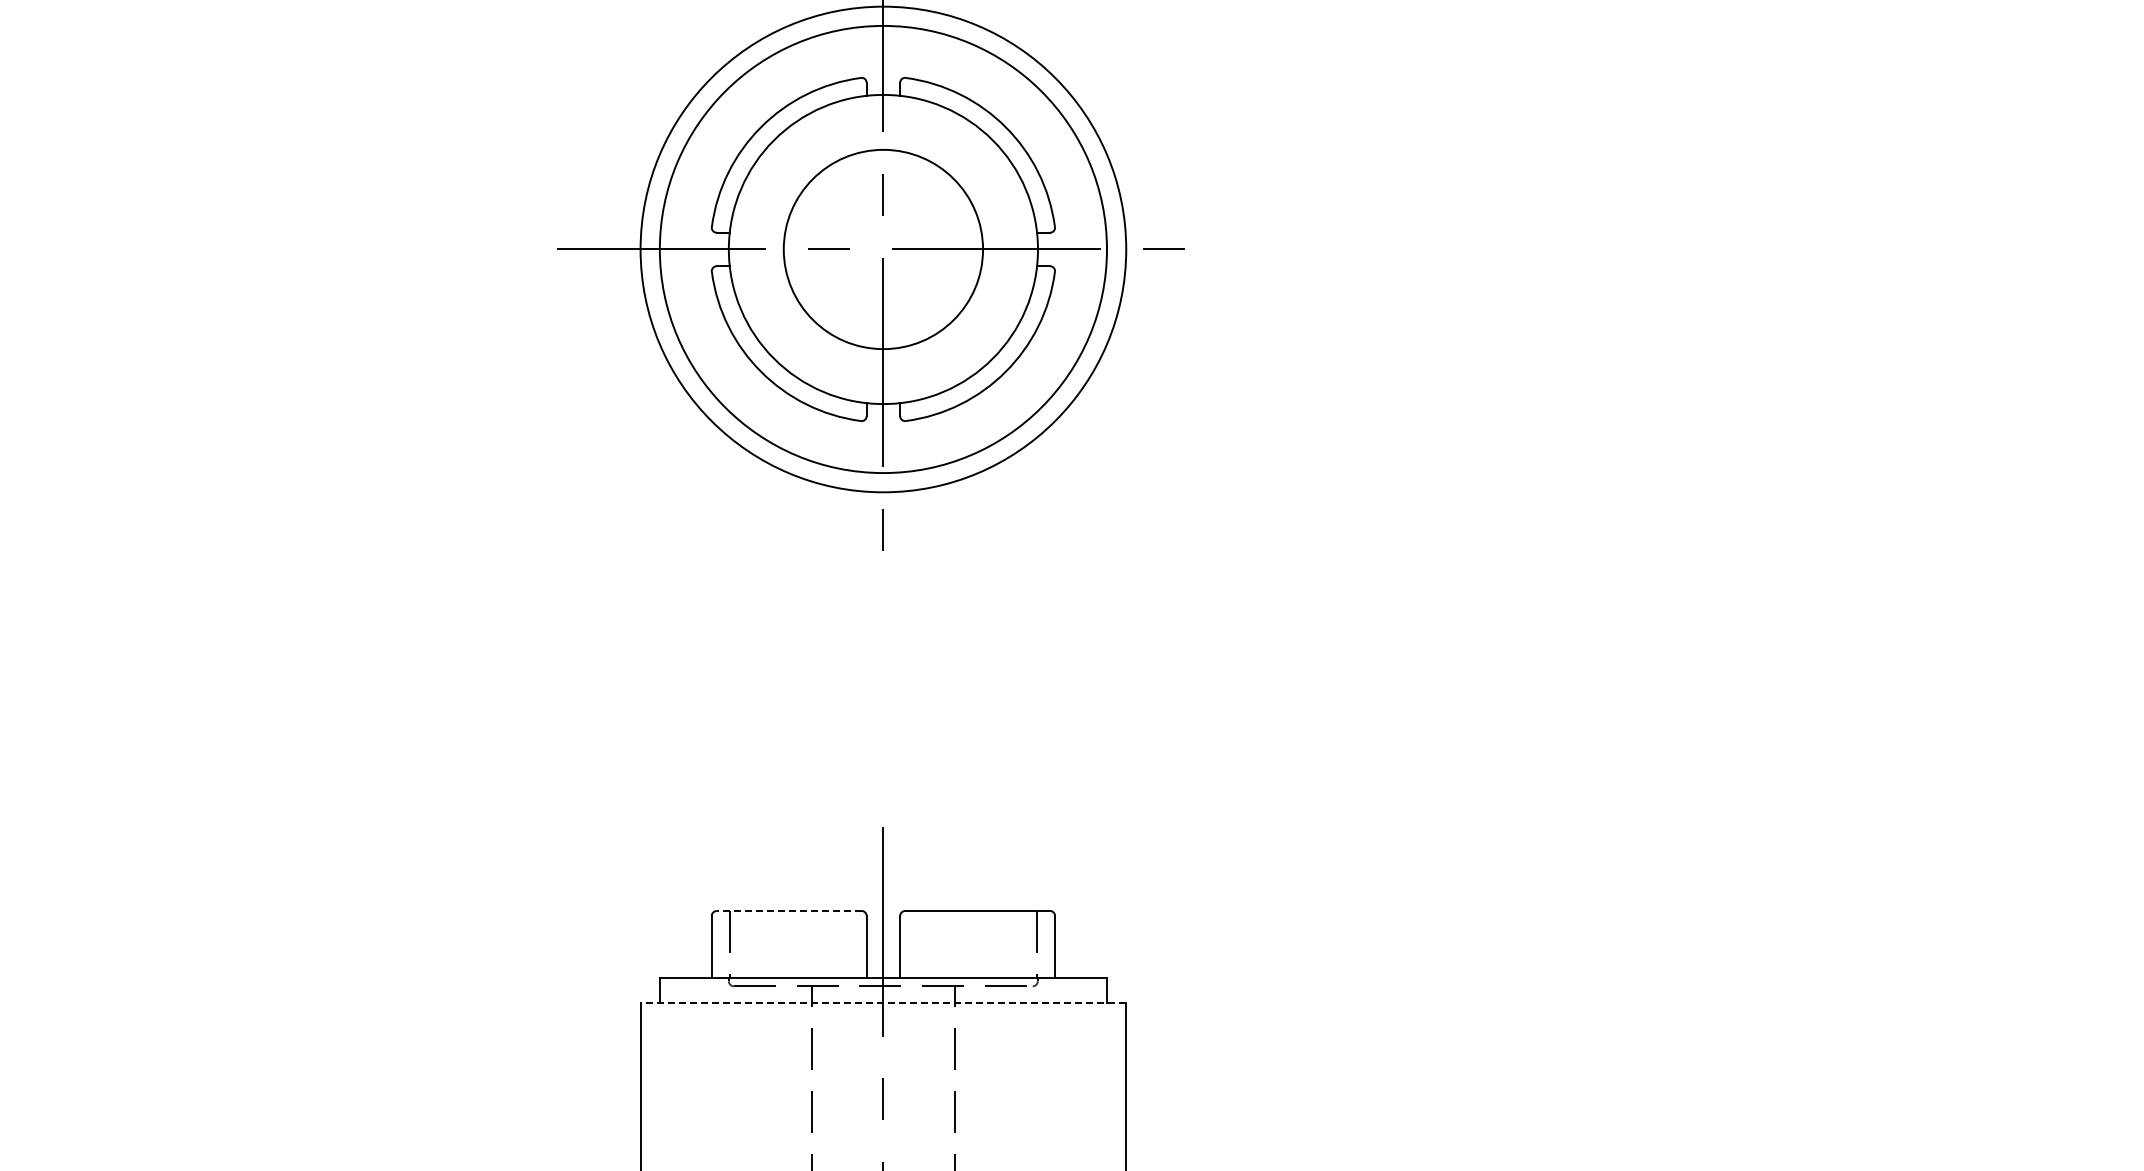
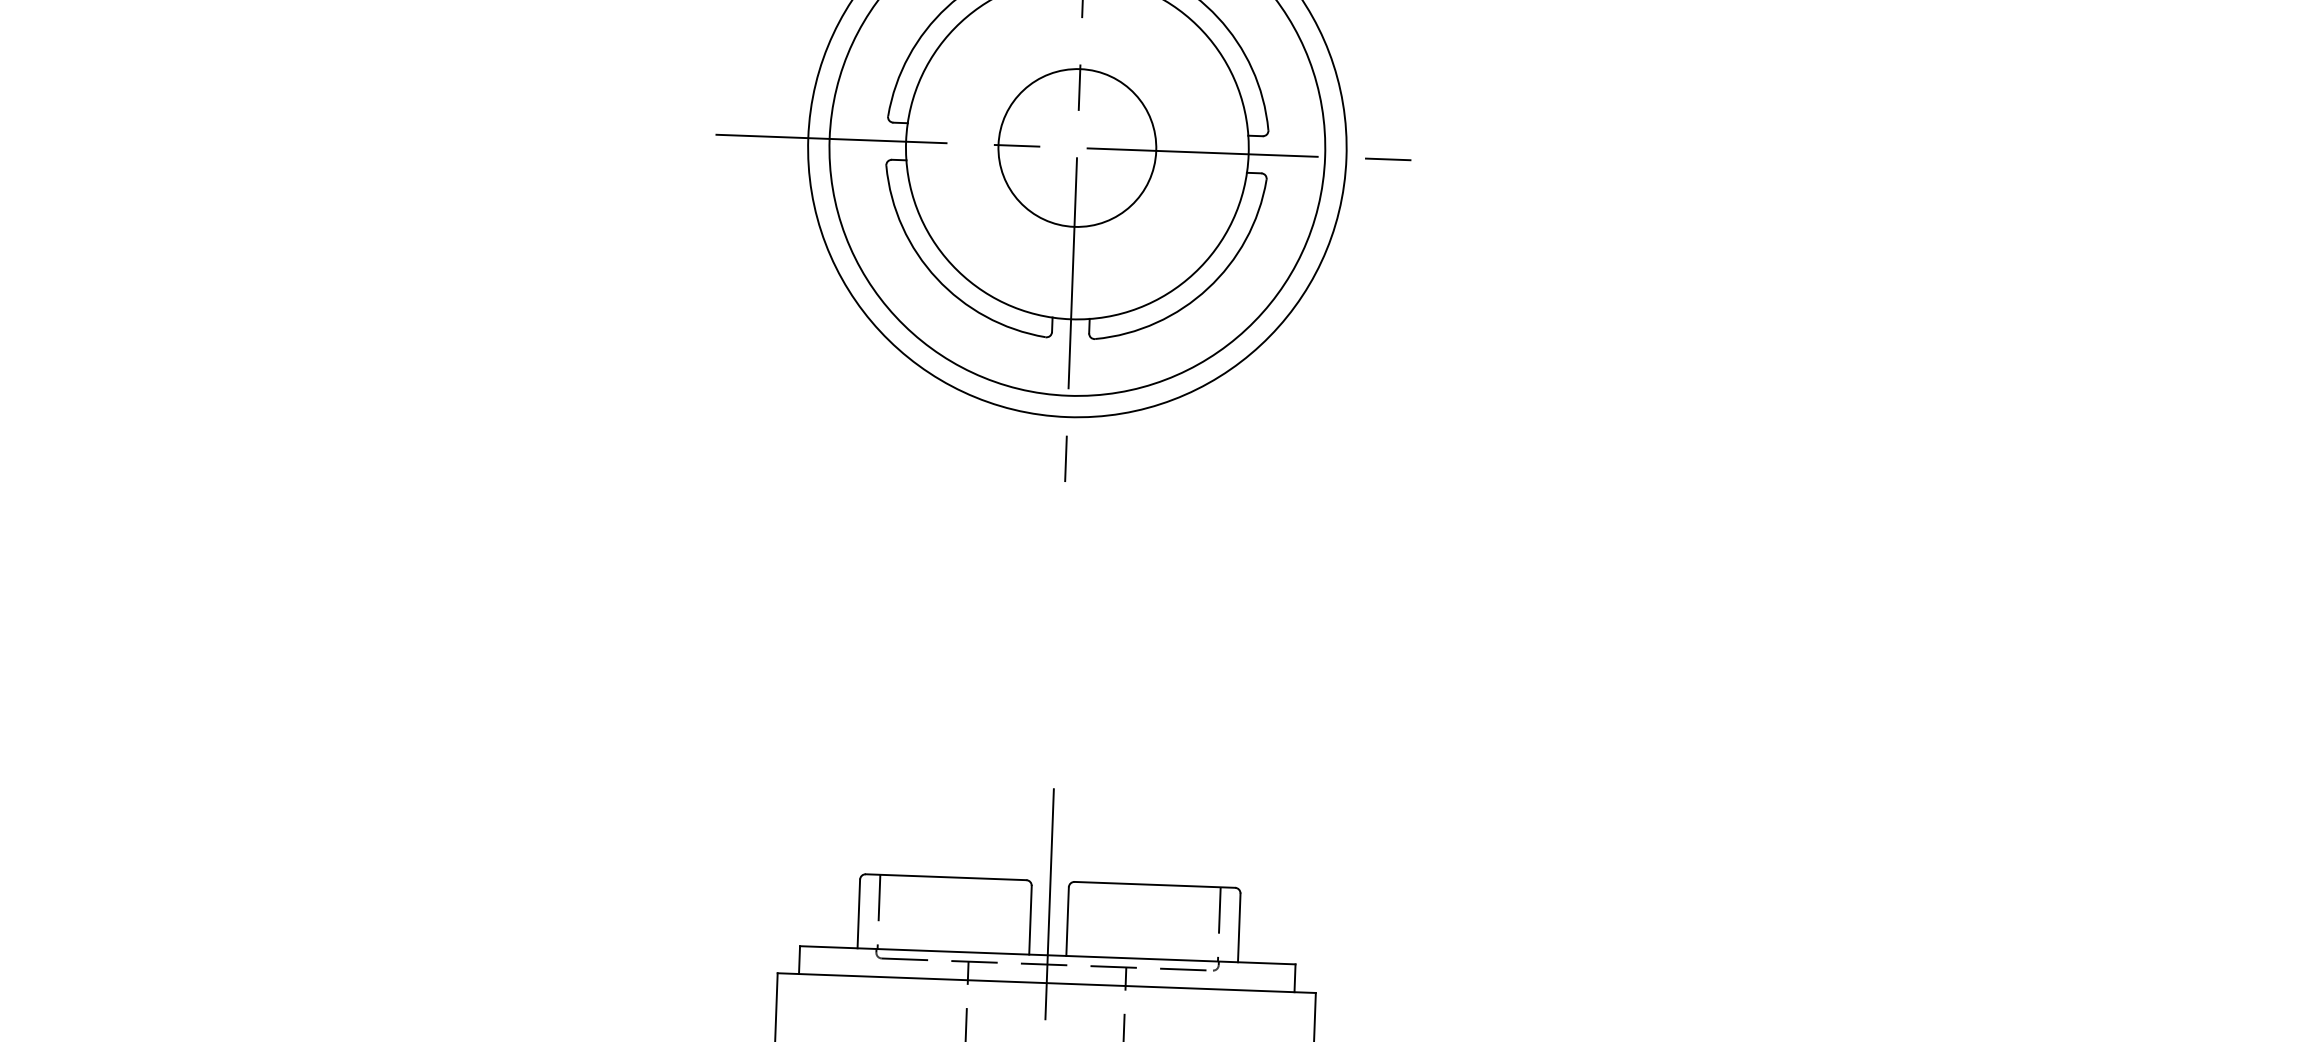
circle: (883, 249) -> (1077, 148), size x0.71
line: (788, 910) -> (945, 876), dashed -> solid
line: (883, 1003) -> (1046, 983), dashed -> solid

